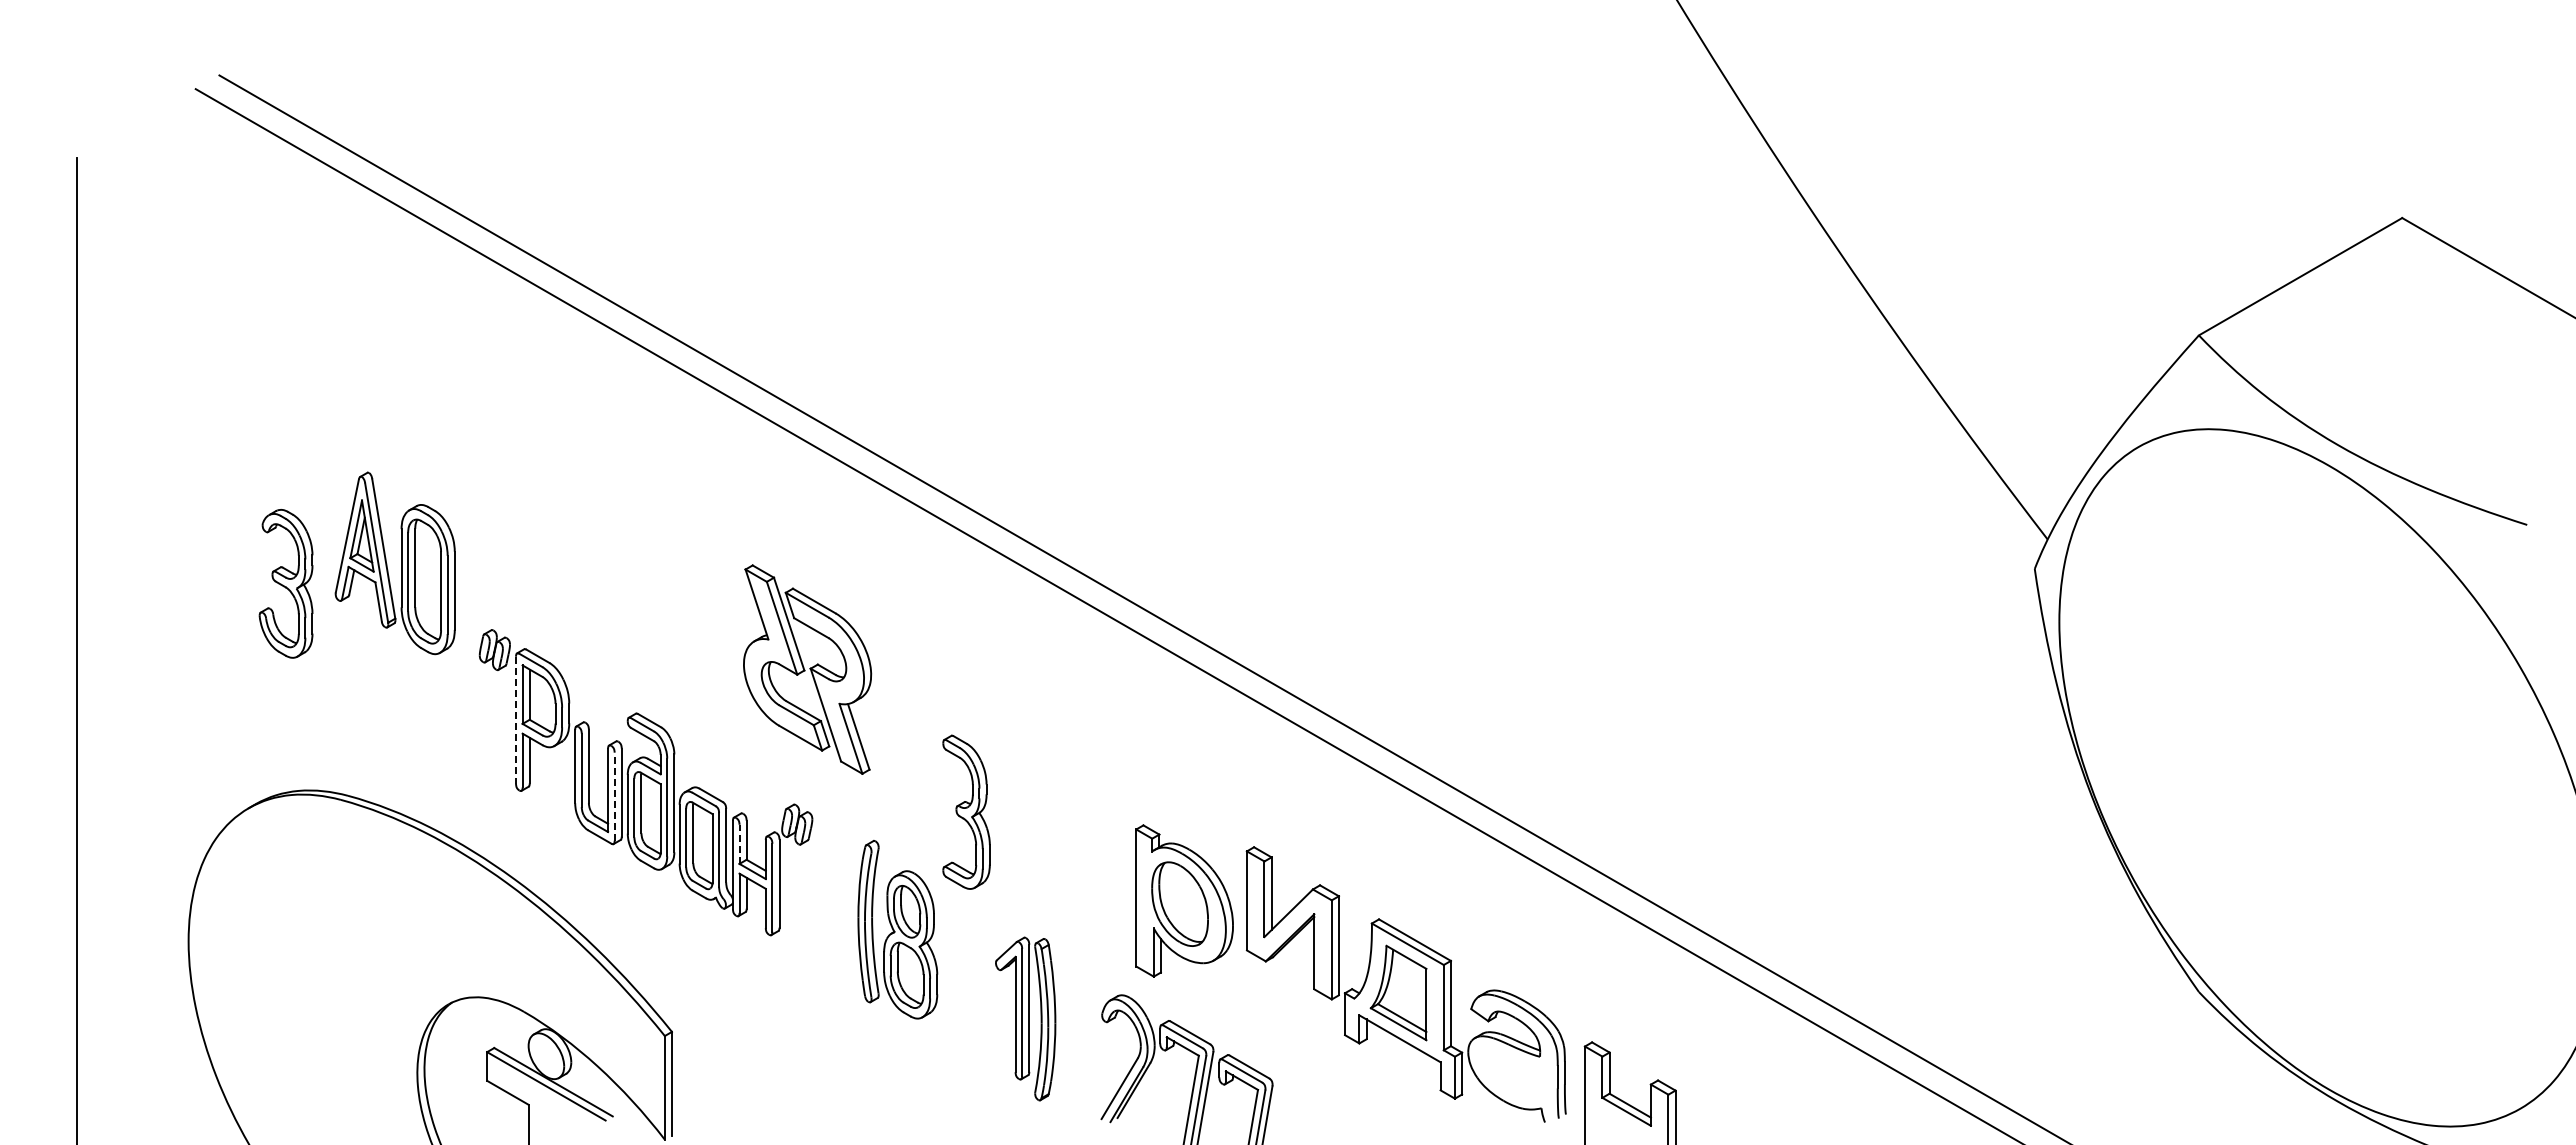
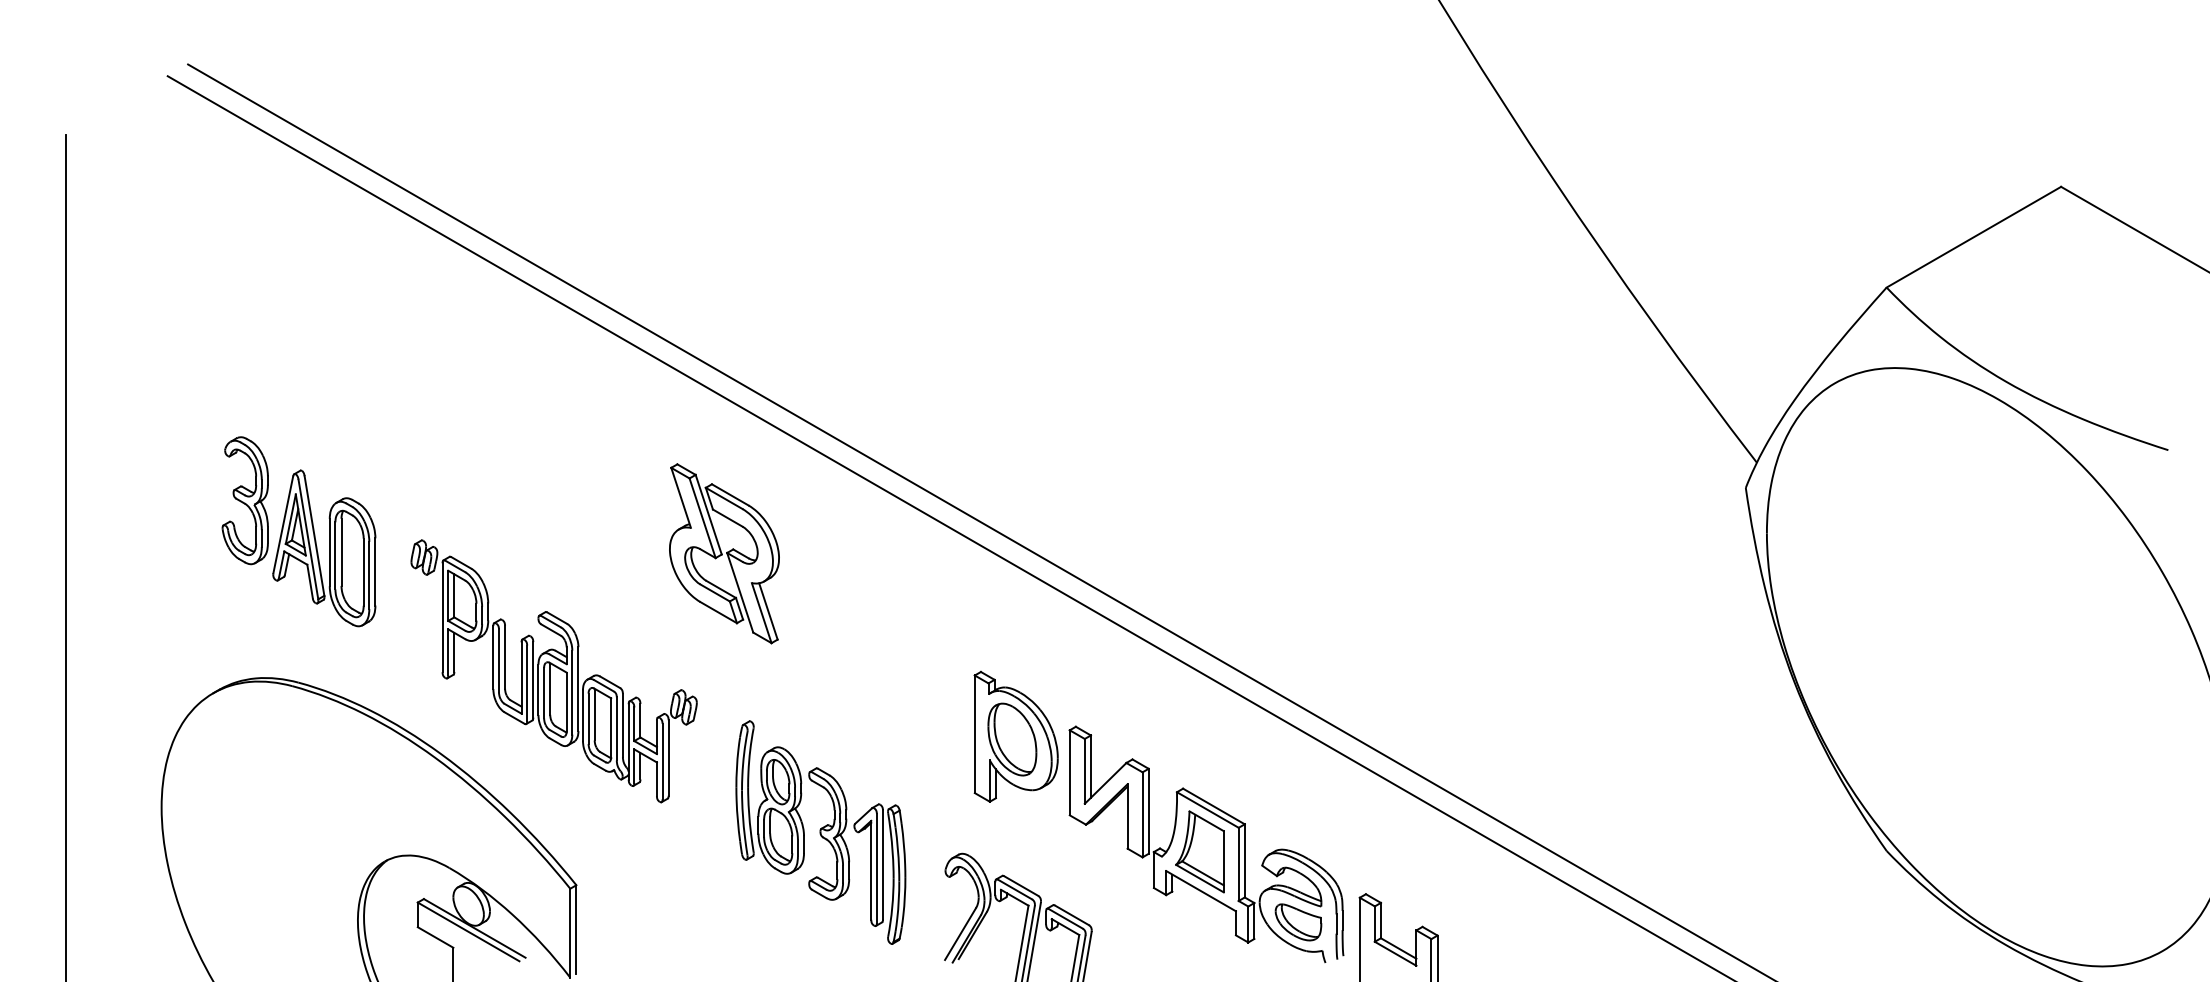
part: (387, 563) -> (317, 548), moved
part: (807, 669) -> (724, 553), moved
line: (516, 720) -> (442, 617), dashed -> solid
line: (614, 796) -> (527, 683), dashed -> solid
part: (966, 811) -> (829, 833), moved
line: (739, 844) -> (634, 724), dashed -> solid
part: (1184, 900) -> (1016, 736), moved
part: (1513, 1075) -> (1298, 922), added

